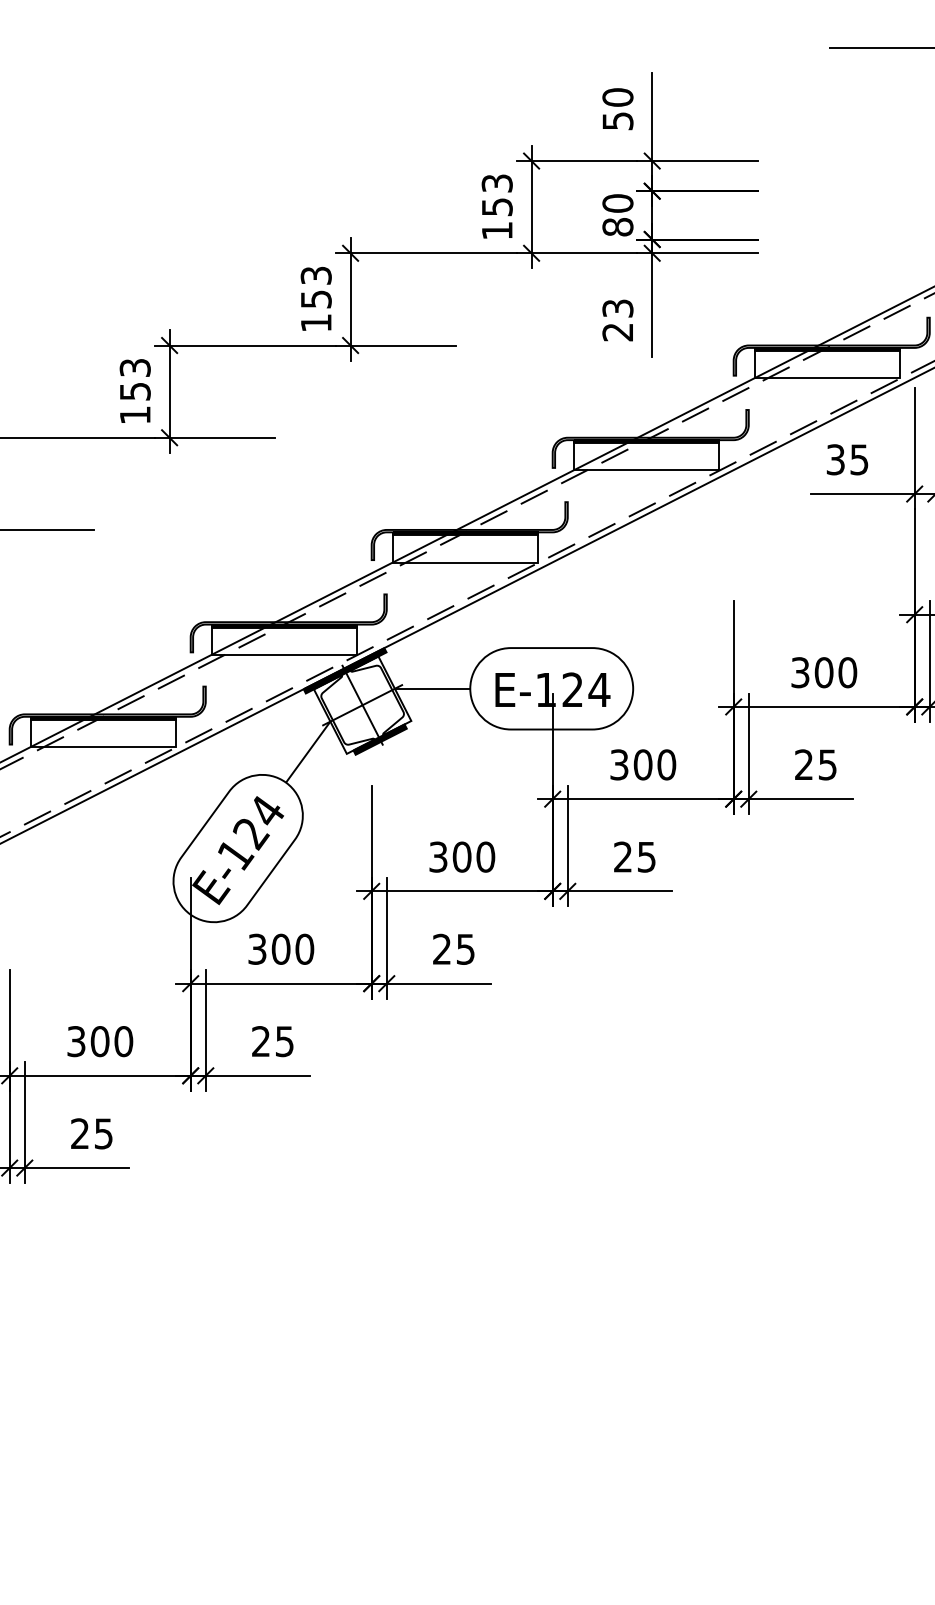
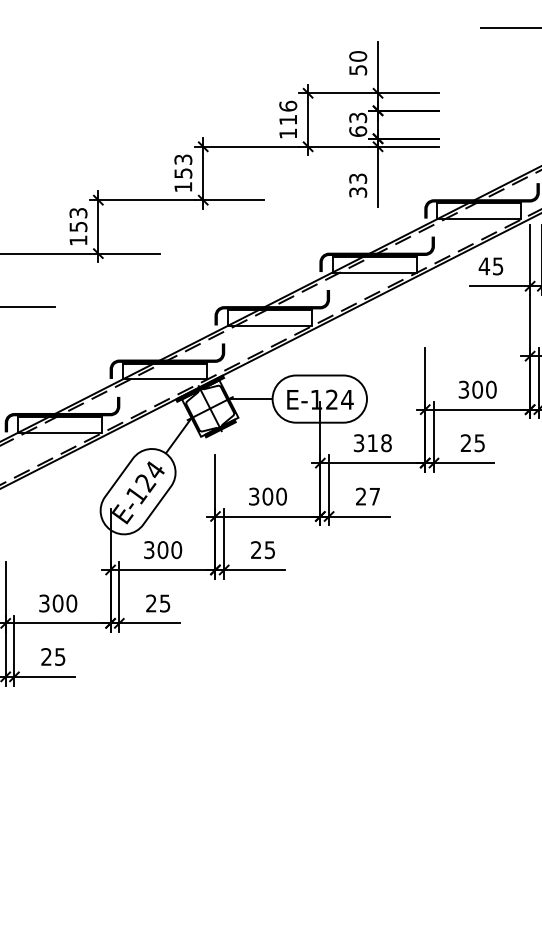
text: (497, 194) -> (288, 112), 153 -> 116
text: (618, 214) -> (358, 124), 80 -> 63
text: (618, 332) -> (358, 192), 23 -> 33
text: (835, 459) -> (484, 266), 35 -> 45
text: (654, 765) -> (379, 443), 300 -> 318
text: (646, 856) -> (374, 496), 25 -> 27

